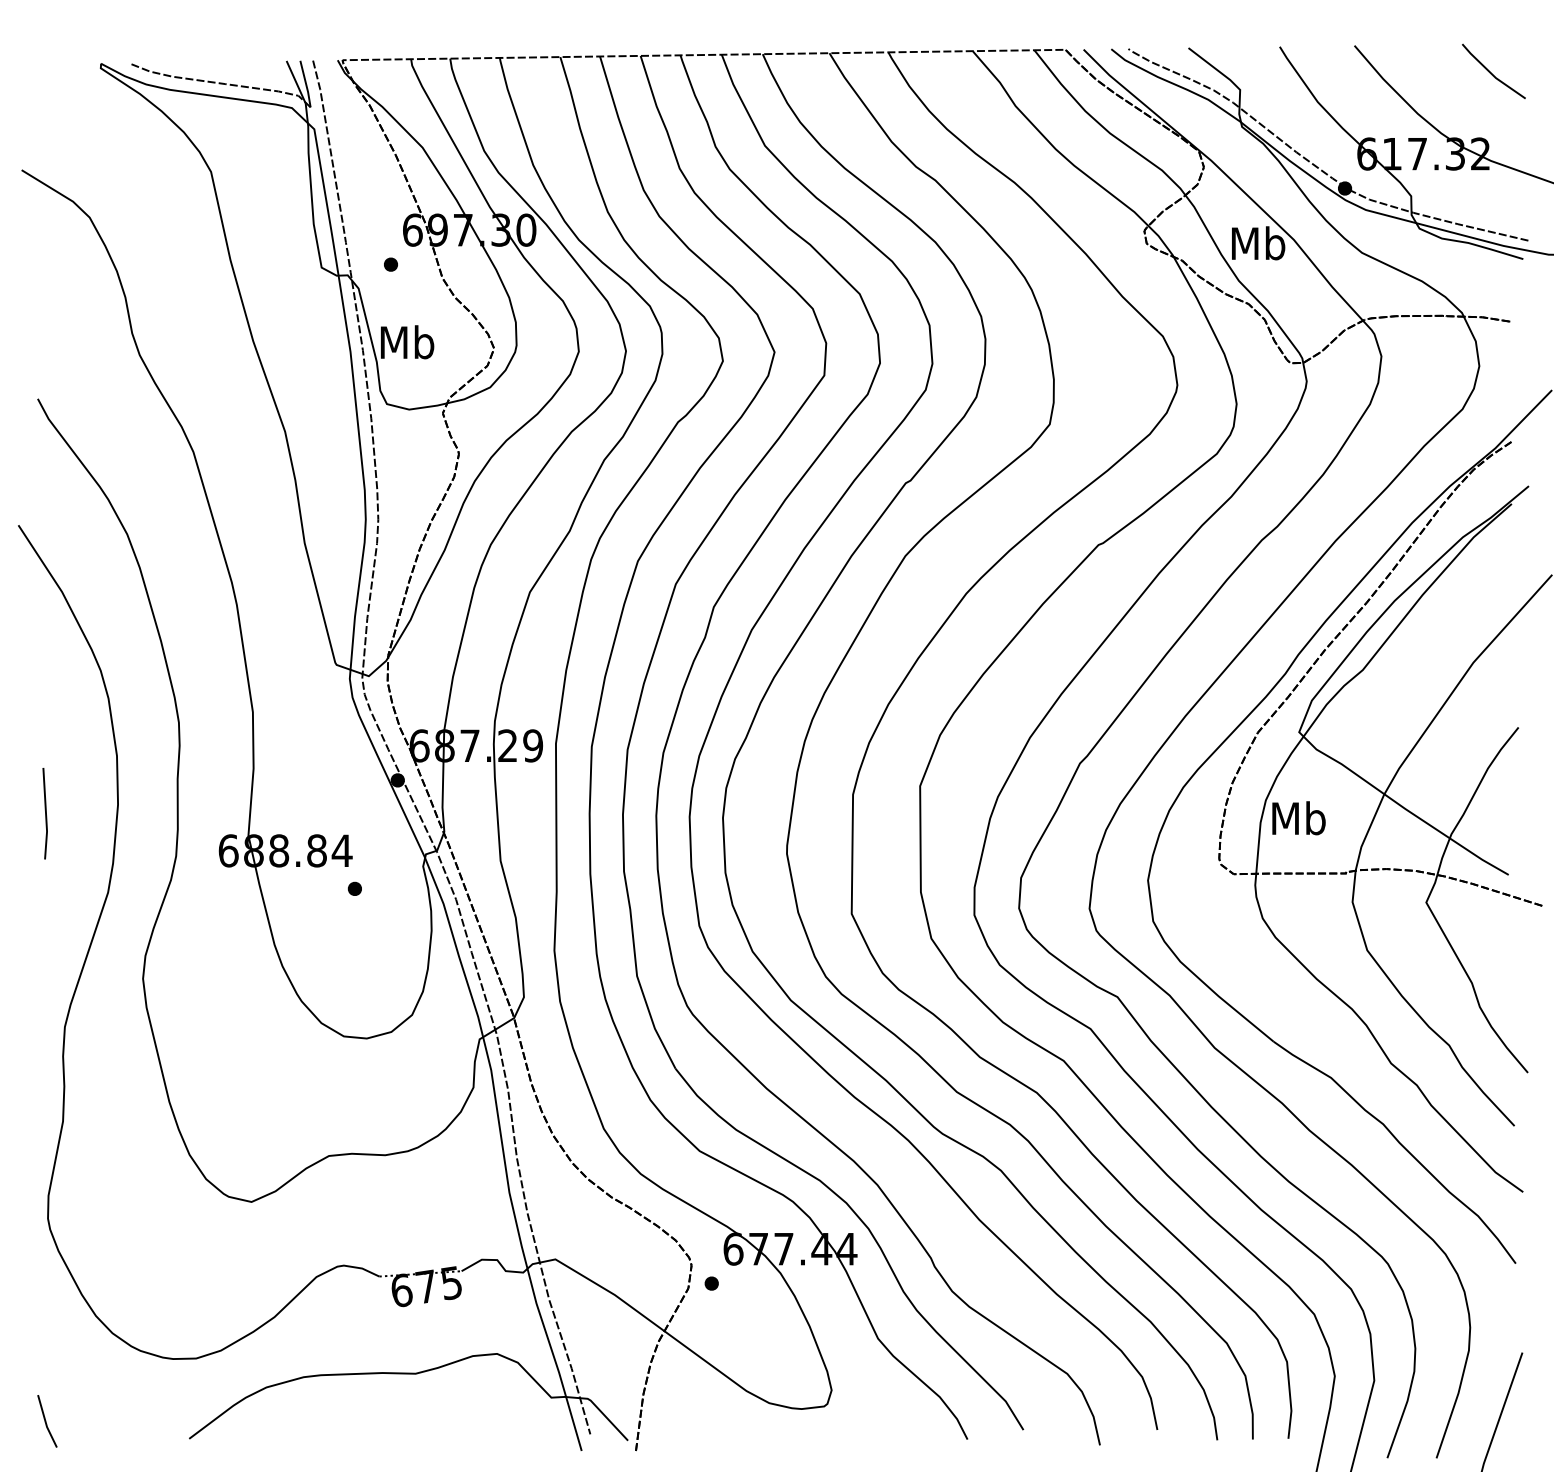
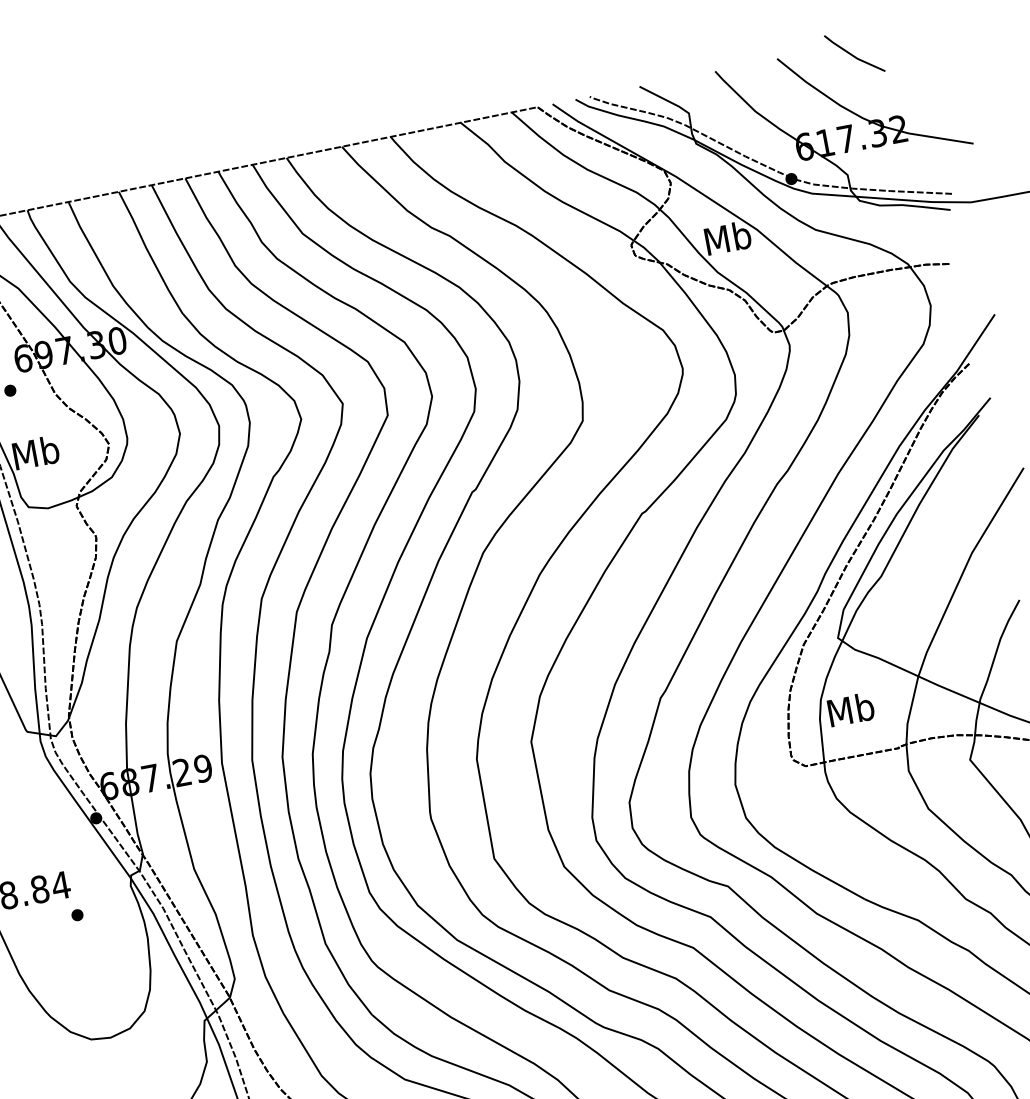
line: (1491, 72) -> (852, 54), moved

